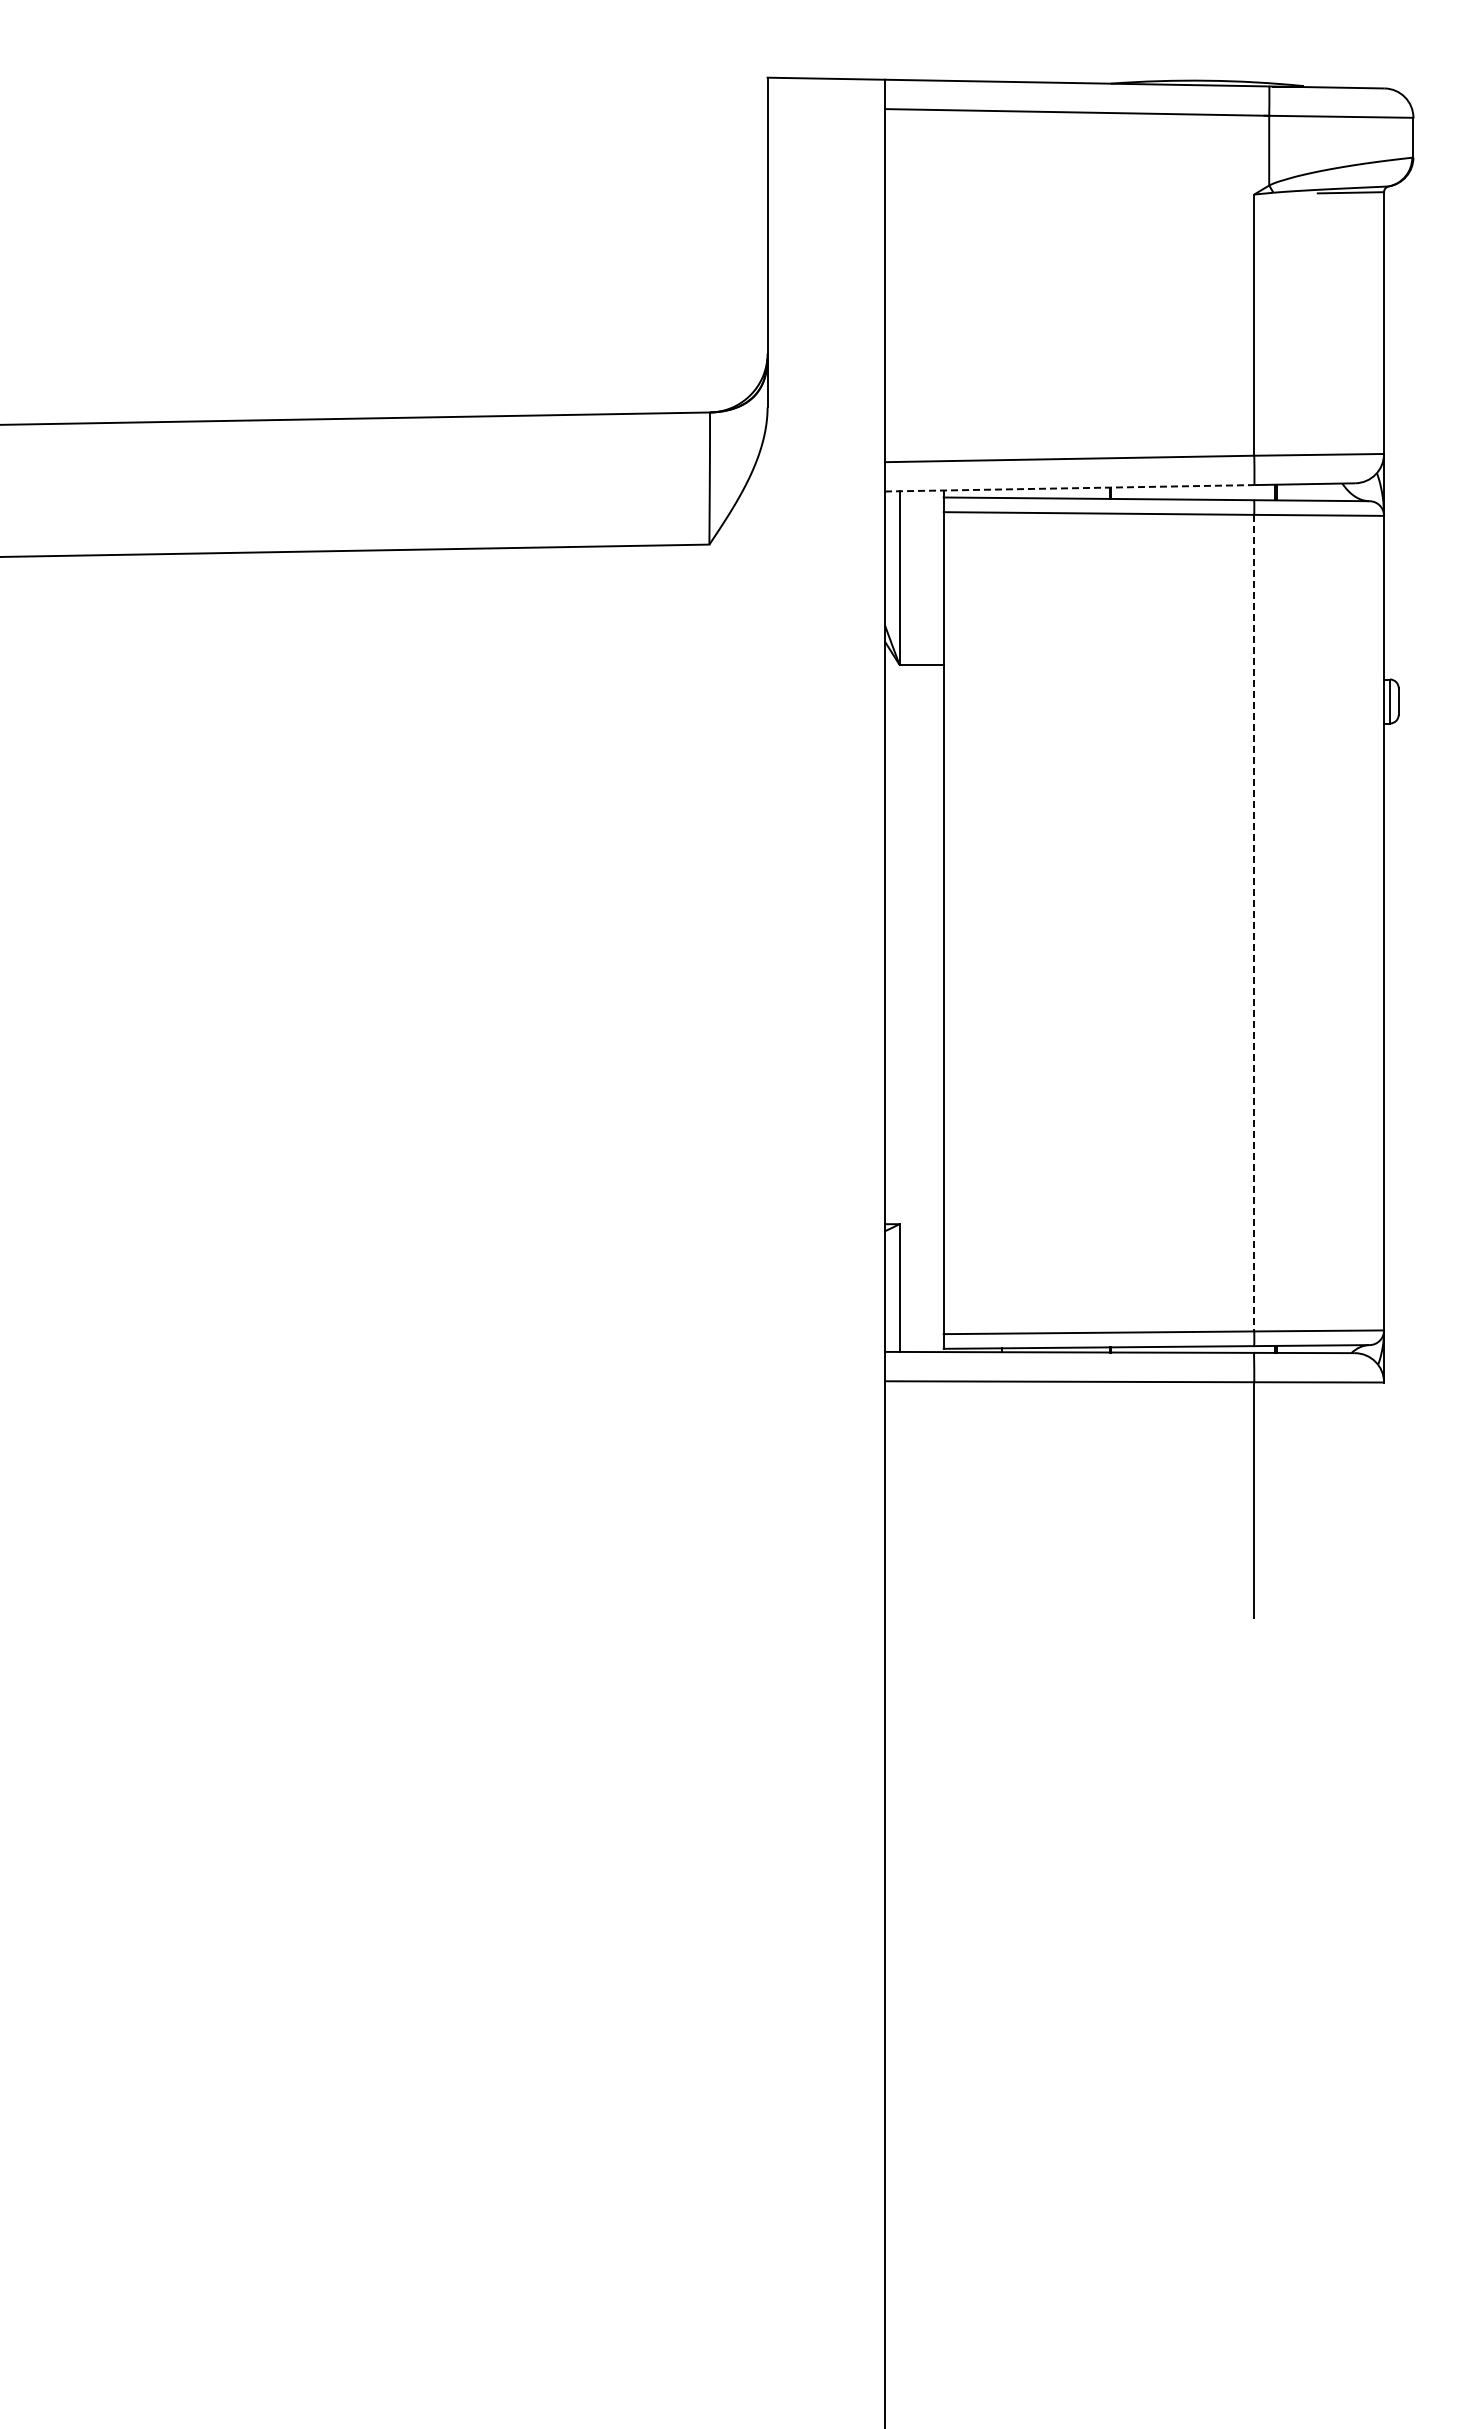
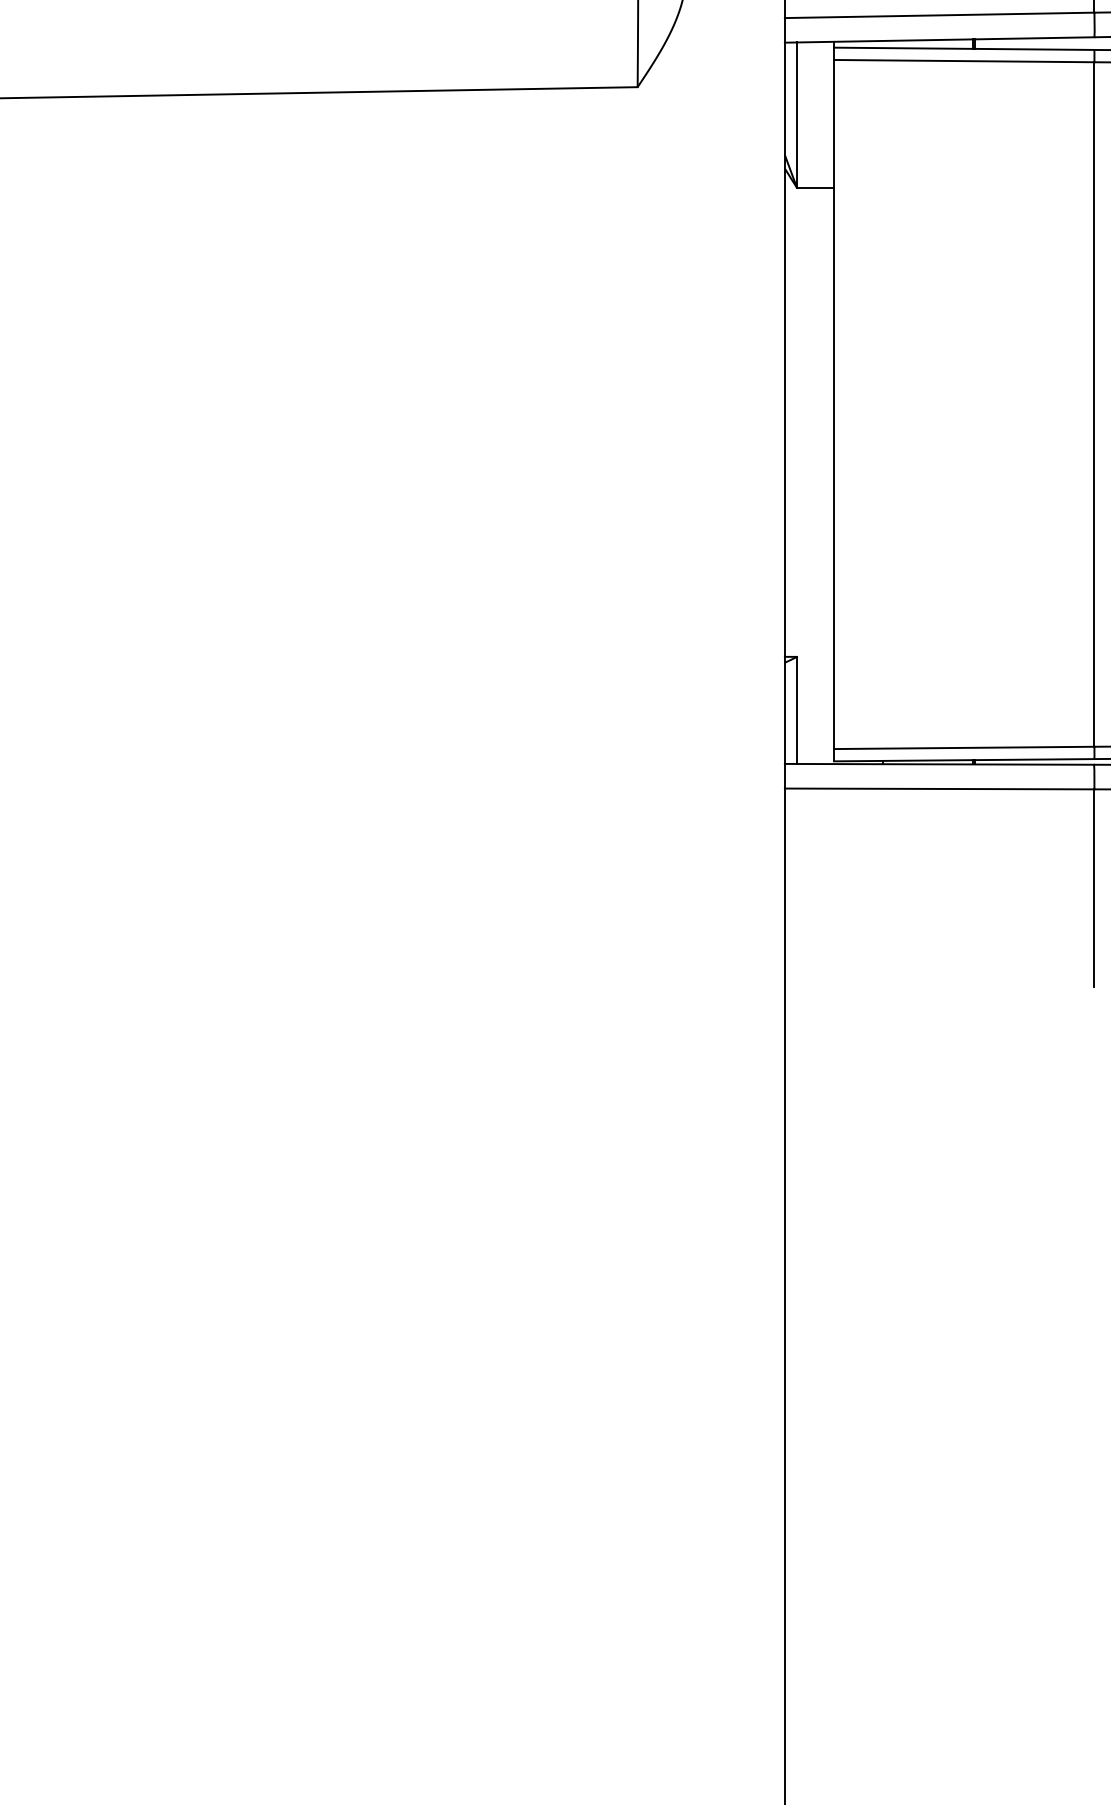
line: (1069, 488) -> (939, 40), dashed -> solid
line: (1254, 923) -> (1094, 404), dashed -> solid

